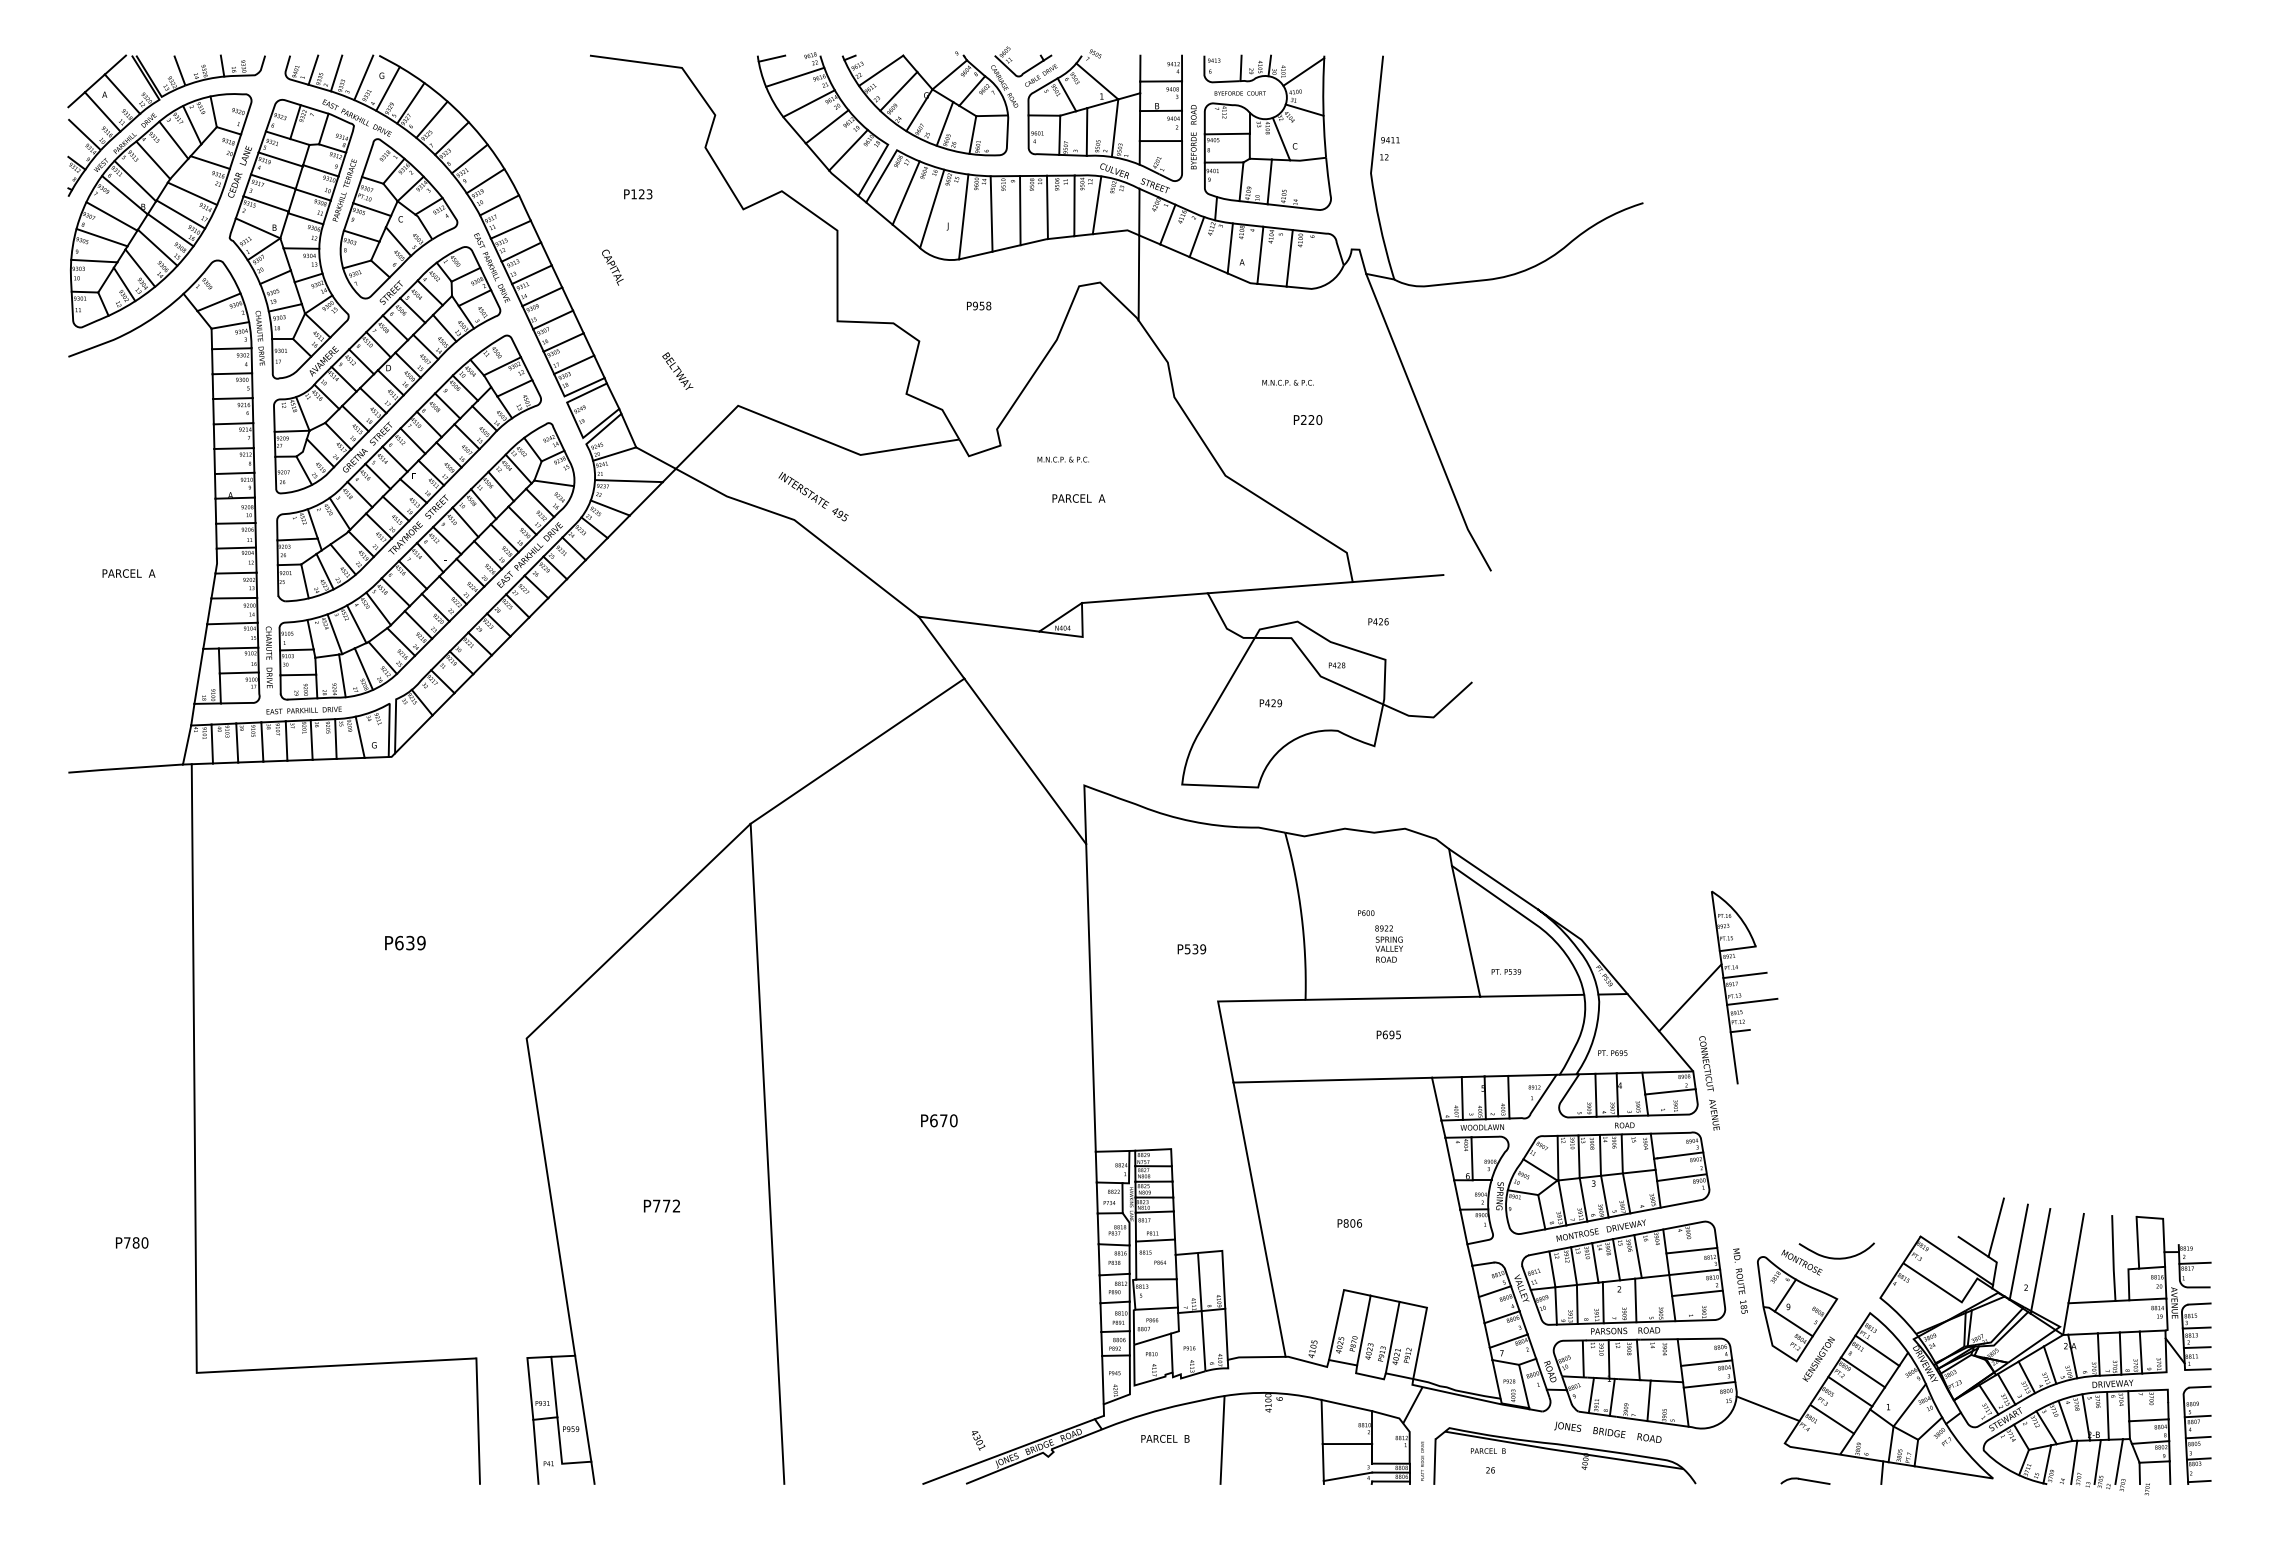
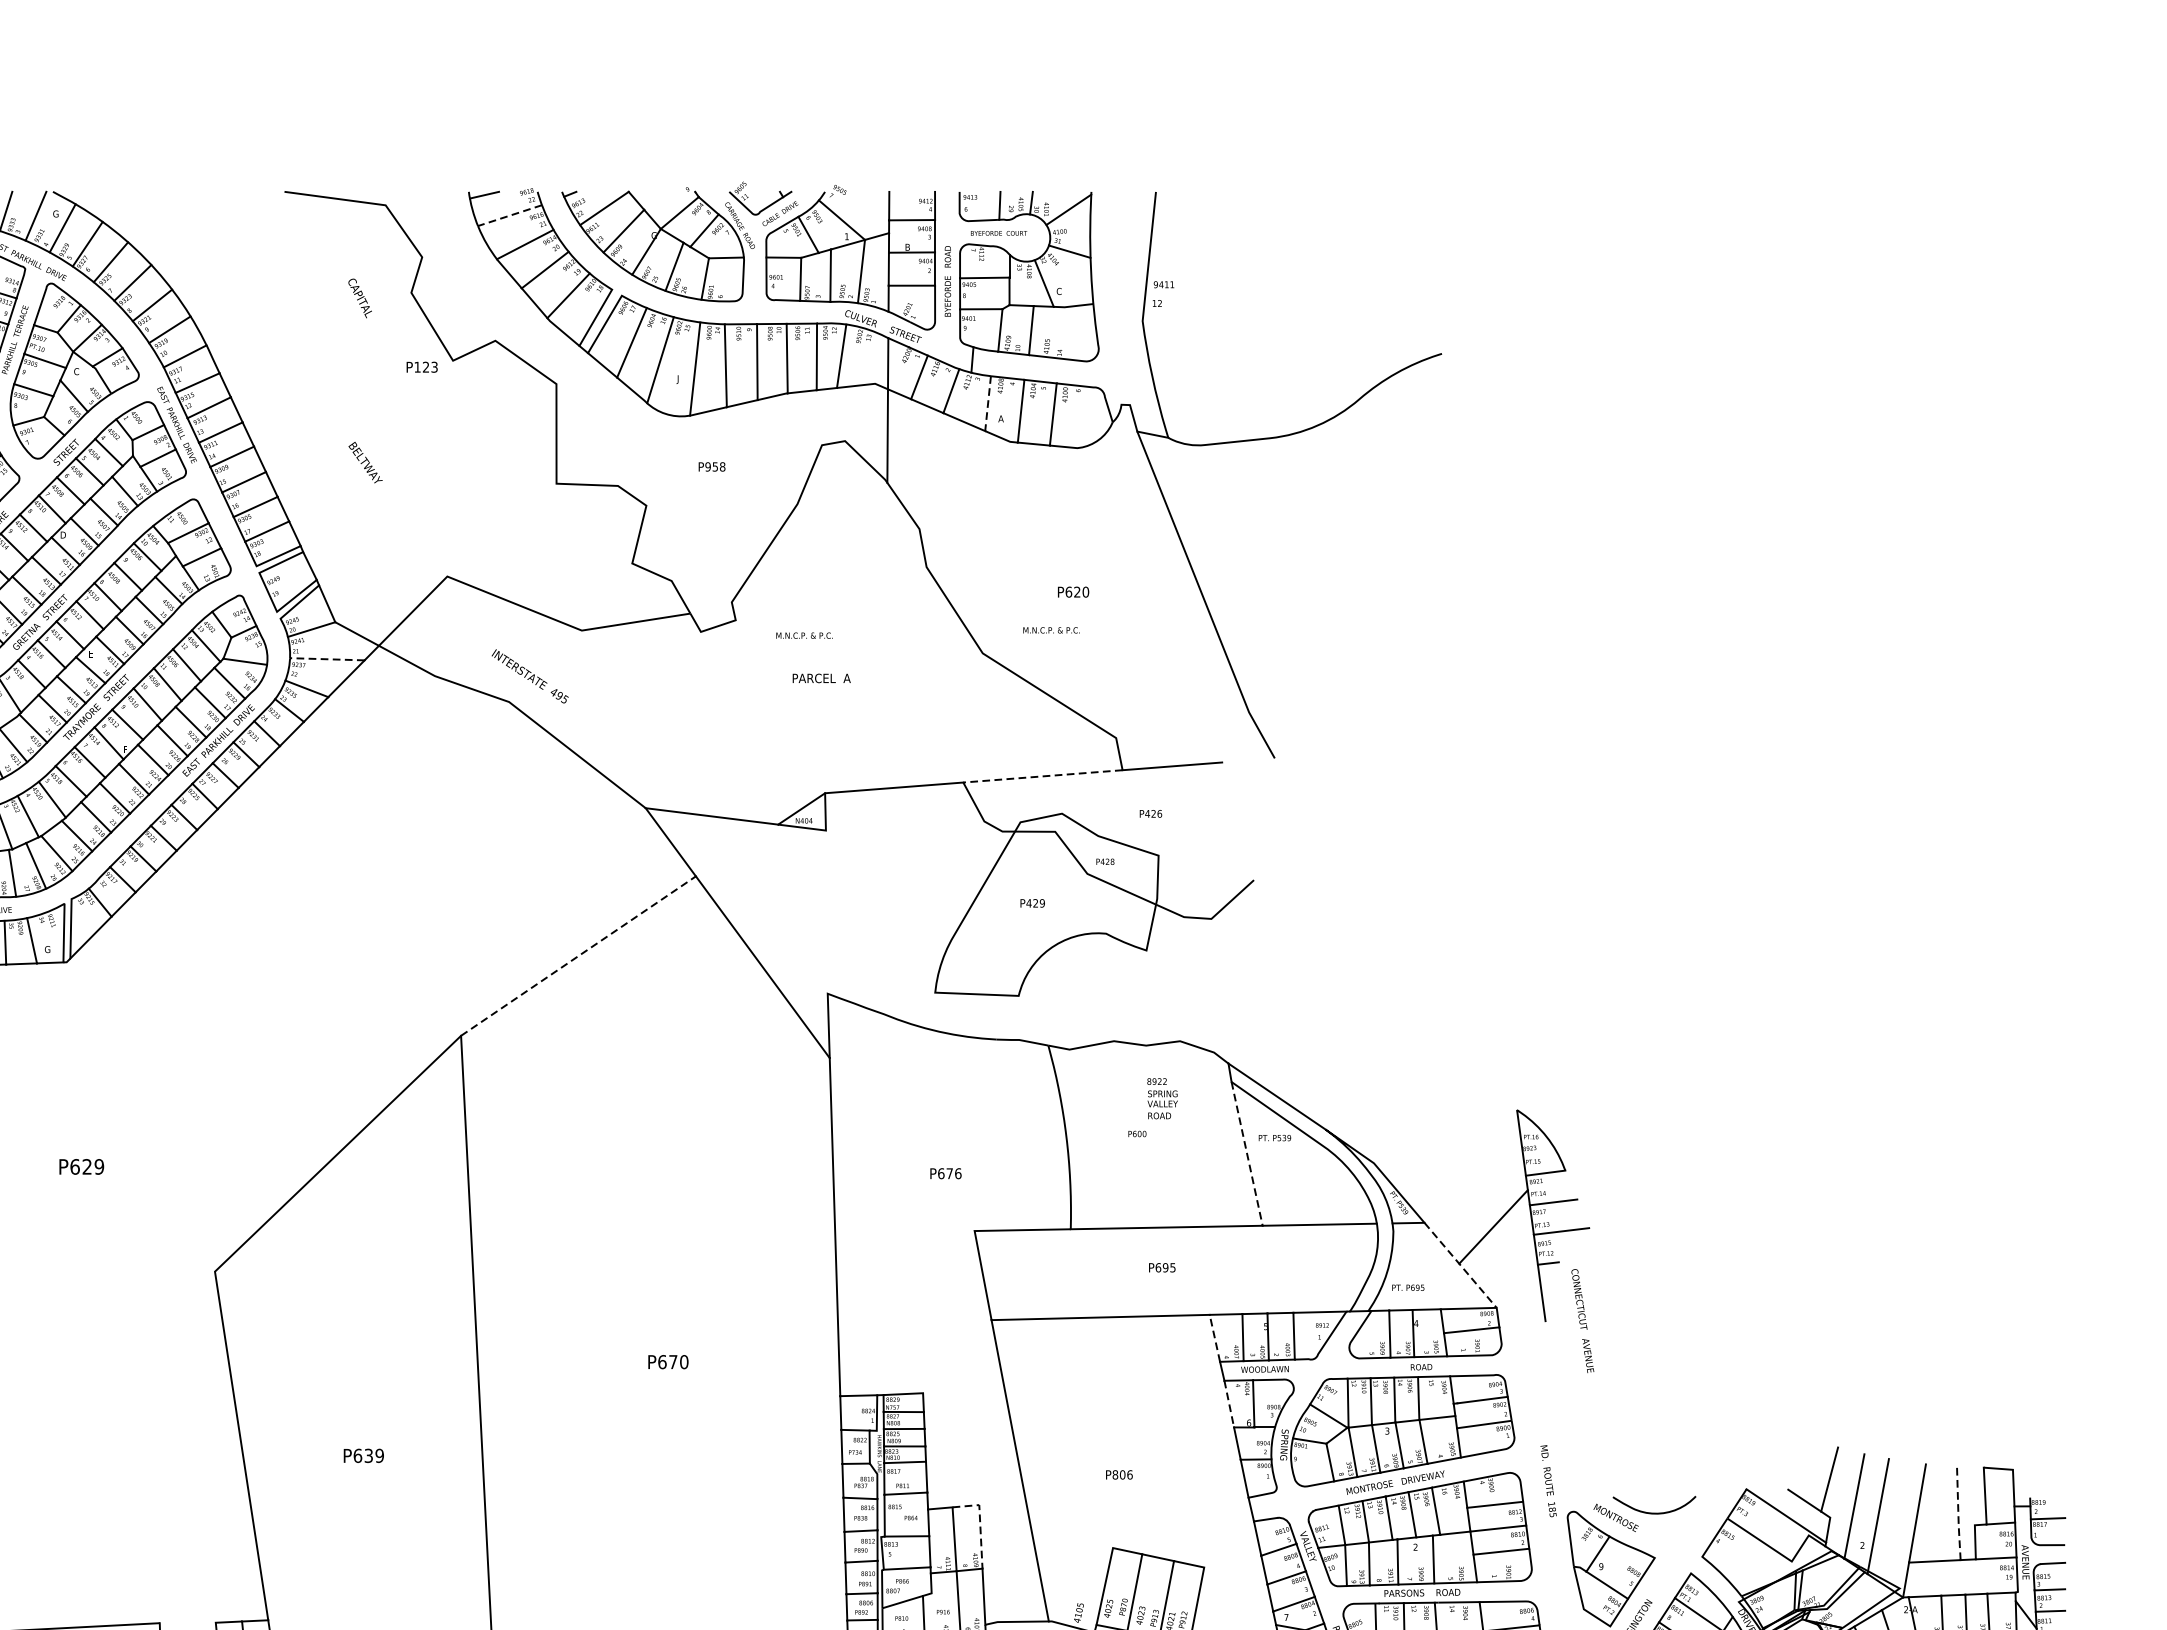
line: (795, 77) -> (510, 215), solid -> dashed
text: (638, 194) -> (422, 367), moved
line: (1230, 248) -> (988, 403), solid -> dashed
text: (612, 267) -> (359, 298), moved
text: (677, 370) -> (365, 461), moved
text: (1287, 382) -> (1050, 630), moved
text: (1303, 419) -> (1068, 591), P220 -> P620
line: (628, 481) -> (326, 659), solid -> dashed
line: (1280, 587) -> (1043, 776), solid -> dashed
line: (857, 750) -> (578, 955), solid -> dashed
line: (1466, 931) -> (1247, 1154), solid -> dashed
text: (410, 943) -> (87, 1167), P639 -> P629
text: (1388, 943) -> (1161, 1098), moved
text: (1195, 949) -> (949, 1173), P539 -> P676
text: (1506, 971) -> (1275, 1137), moved
line: (1660, 1032) -> (1460, 1265), solid -> dashed
text: (1709, 1083) -> (1582, 1321), moved
line: (1436, 1099) -> (1214, 1338), solid -> dashed
line: (1449, 1159) -> (1228, 1404), solid -> dashed
text: (666, 1205) -> (368, 1455), P772 -> P639
line: (2113, 1258) -> (1958, 1513), solid -> dashed
line: (1223, 1266) -> (980, 1522), solid -> dashed
text: (1740, 1280) -> (1548, 1480), moved

